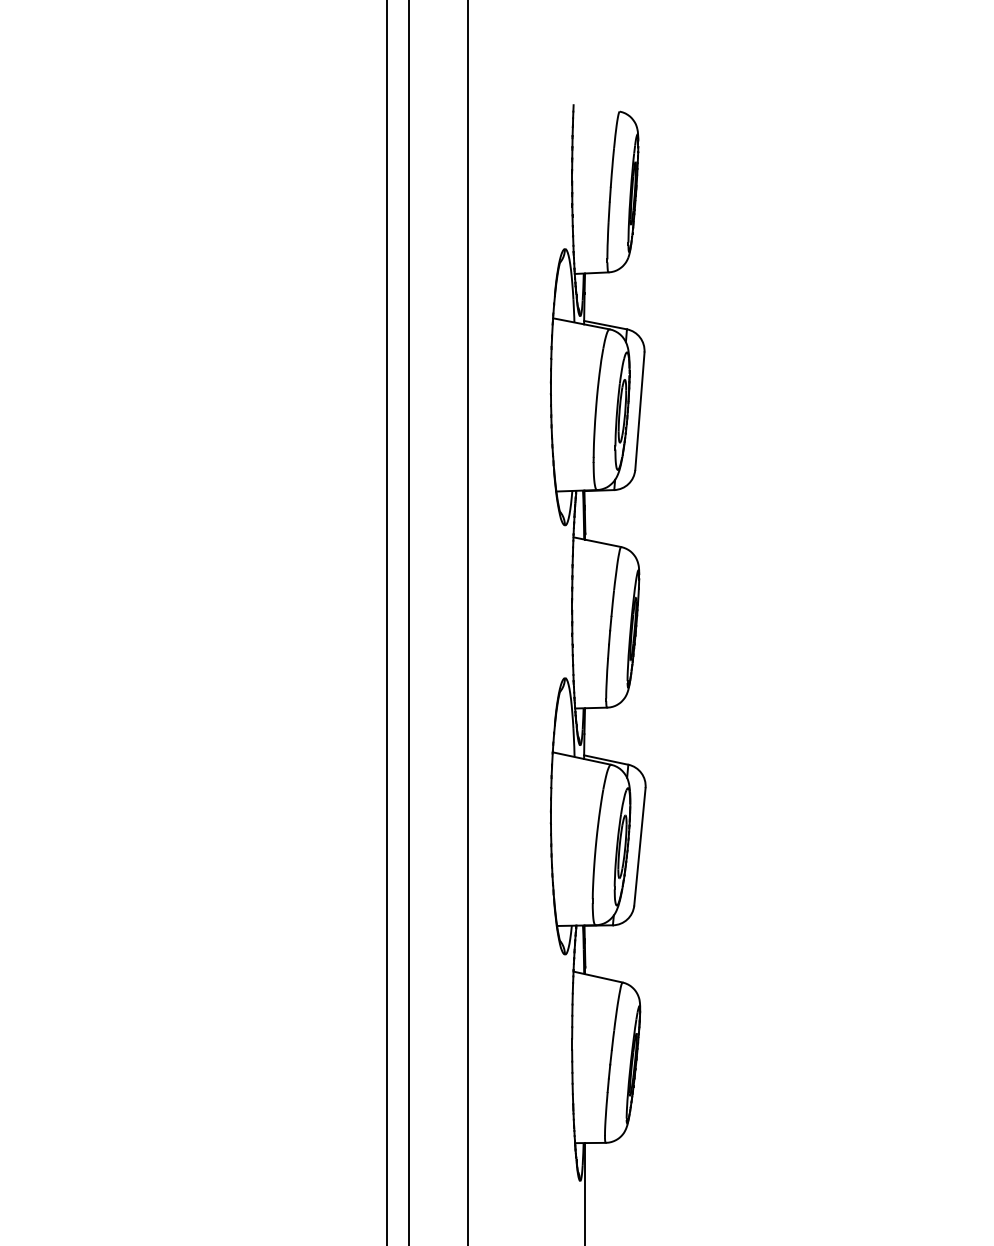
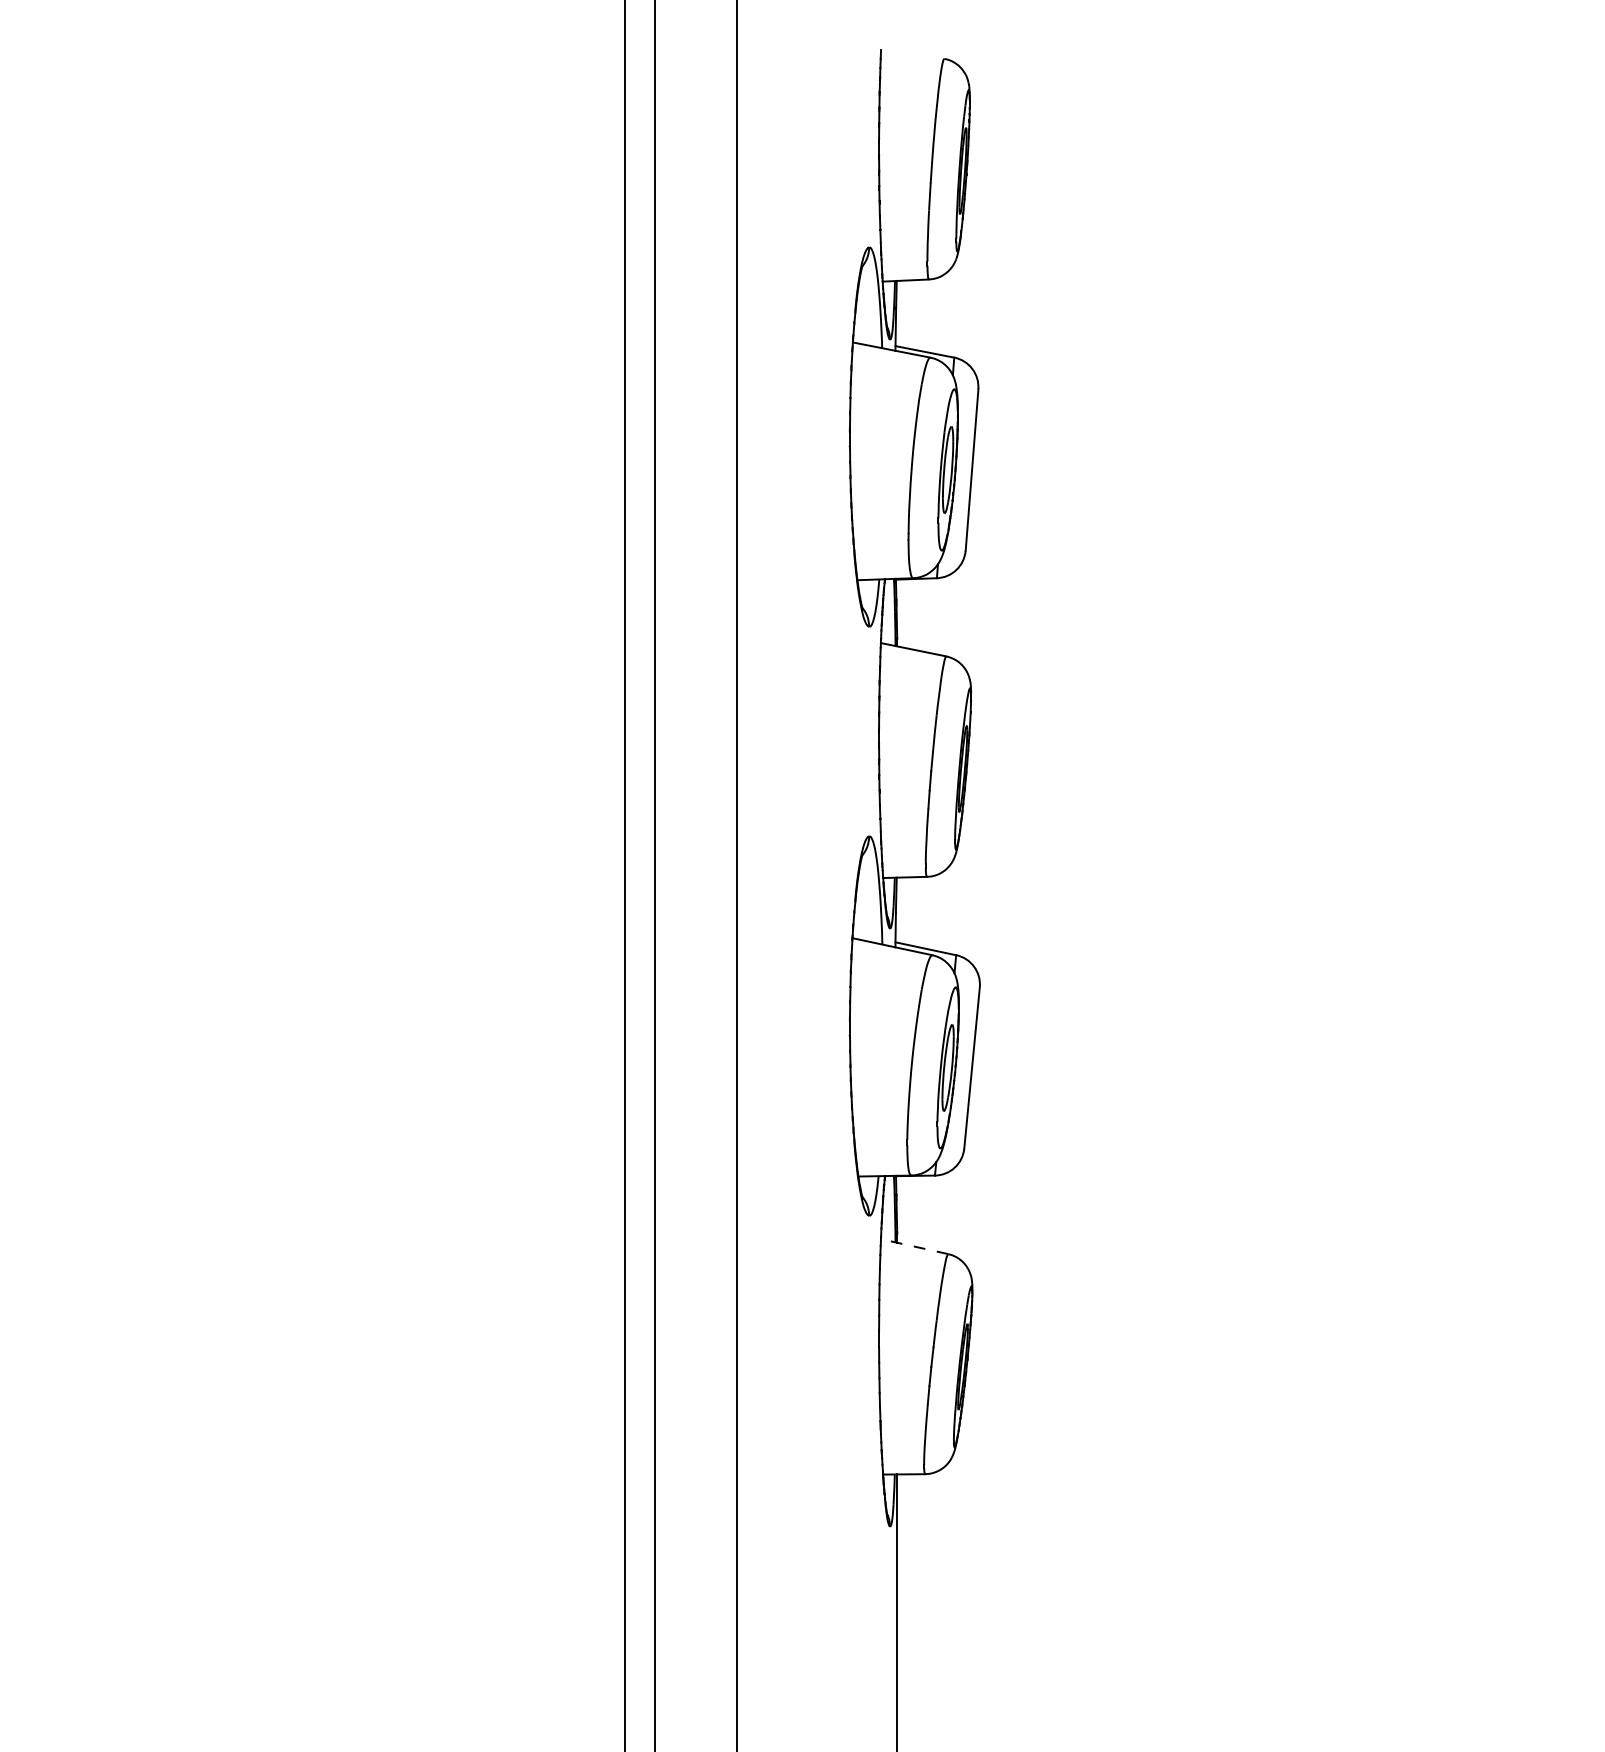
line: (597, 976) -> (914, 1246), solid -> dashed

